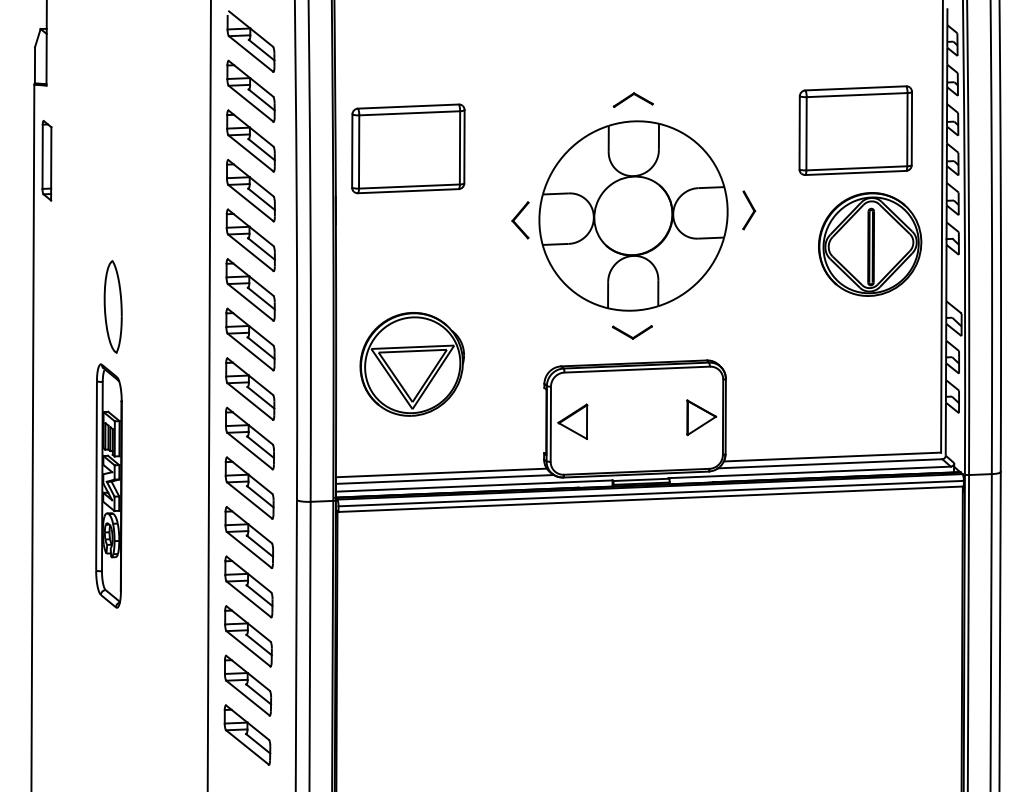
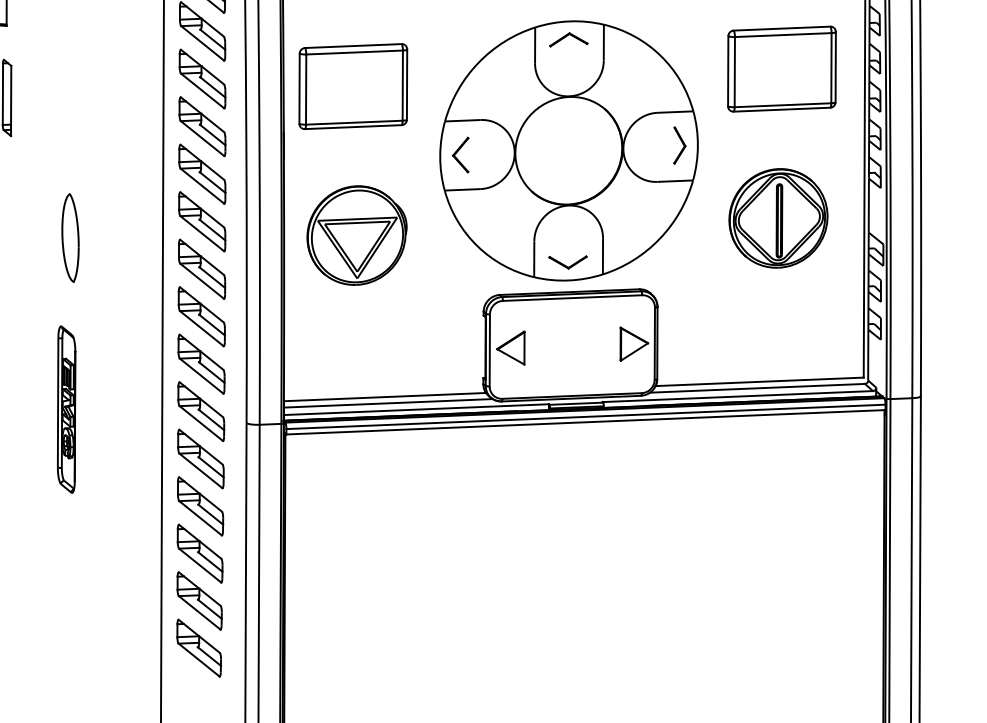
part: (633, 215) -> (569, 150), size x1.43
part: (870, 244) -> (778, 218), moved
part: (411, 364) -> (356, 235), moved
part: (109, 485) -> (66, 409), size x0.71

